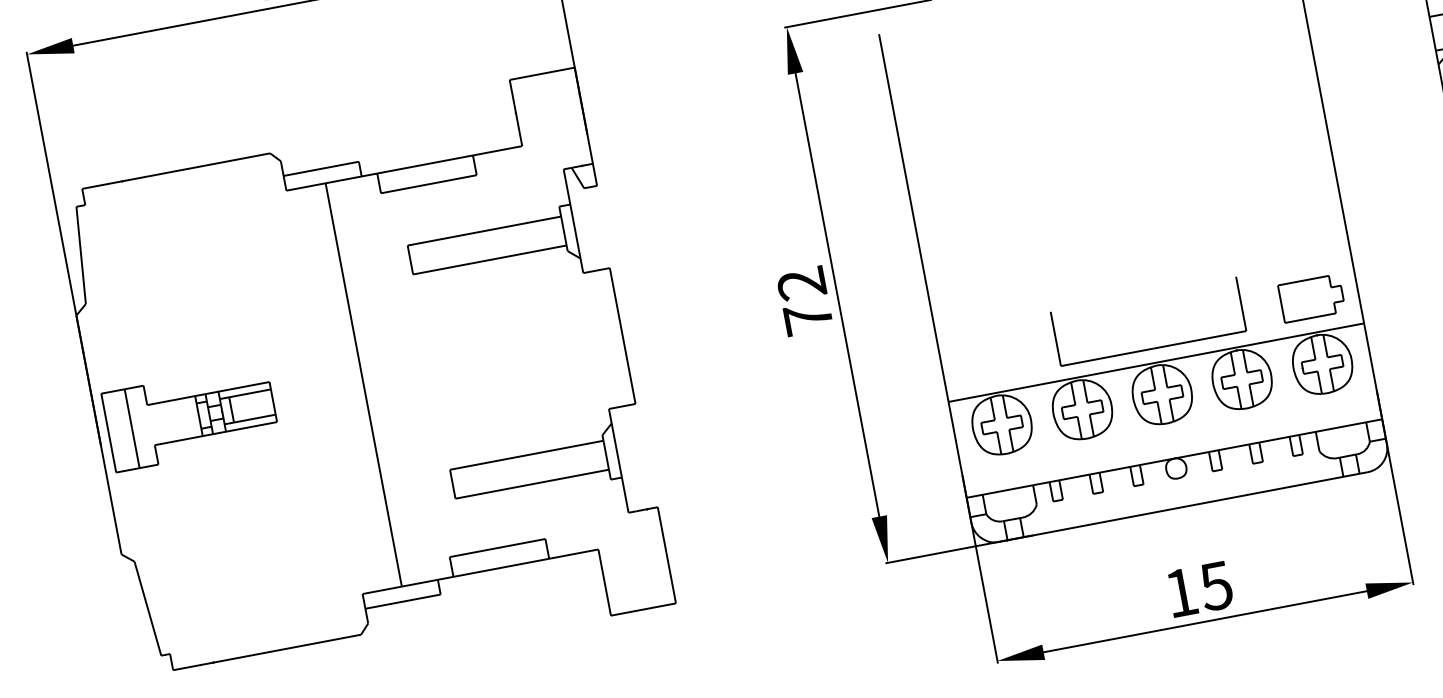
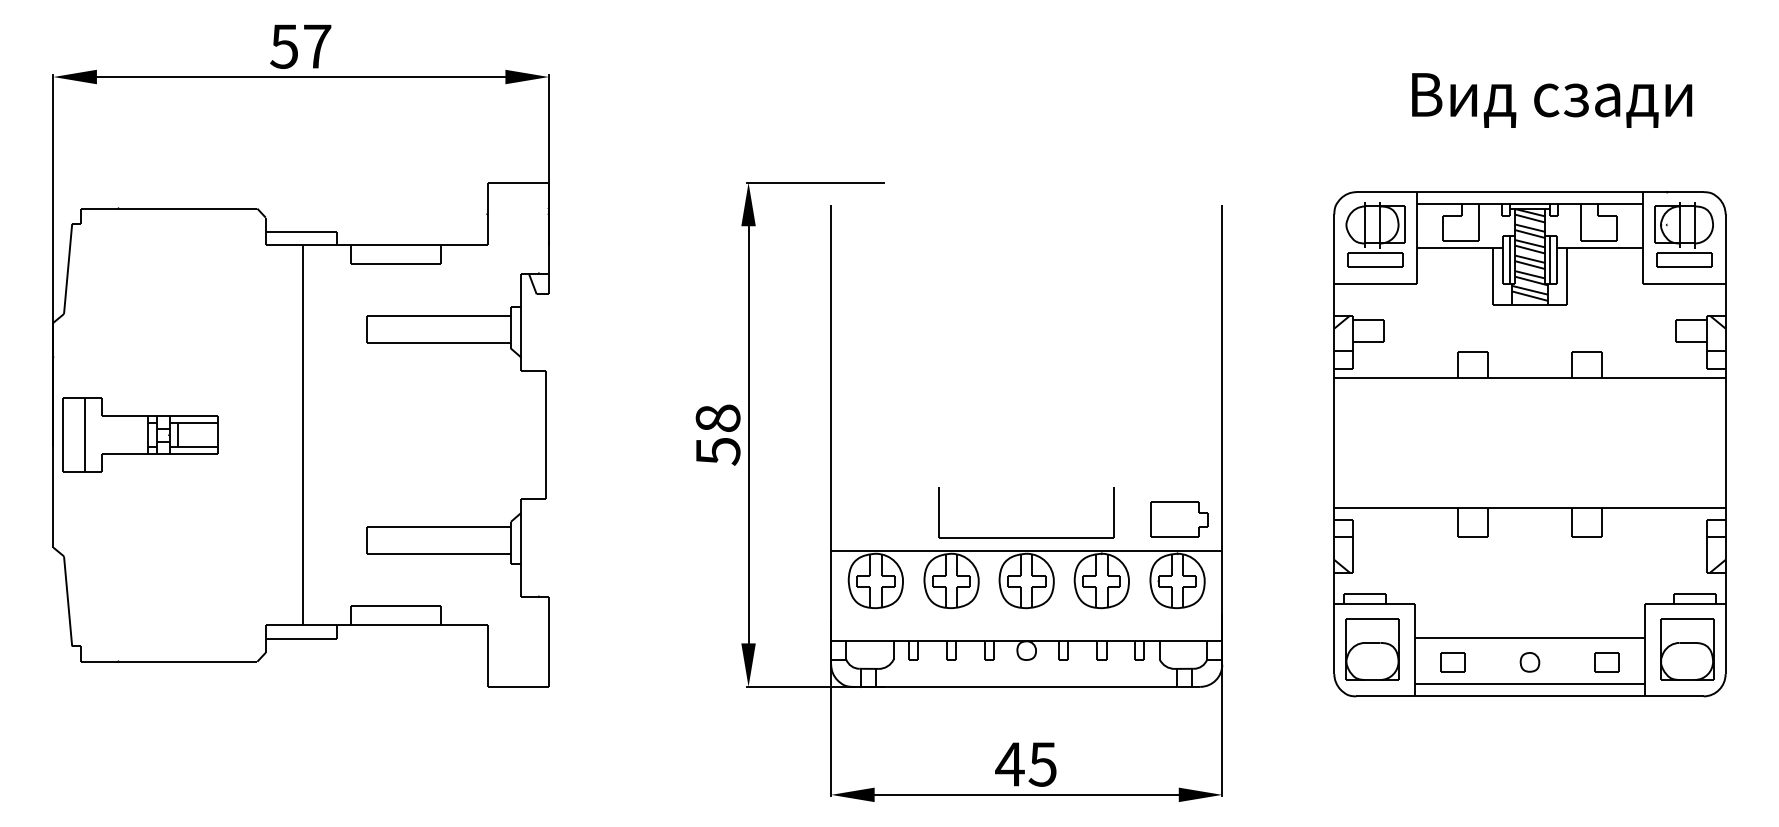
text: (804, 300) -> (717, 434), 72 -> 58
text: (1180, 592) -> (1009, 764), 15 -> 45

